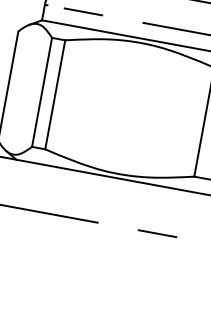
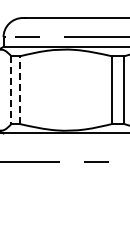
line: (41, 92) -> (11, 90), solid -> dashed
line: (54, 95) -> (19, 90), solid -> dashed

